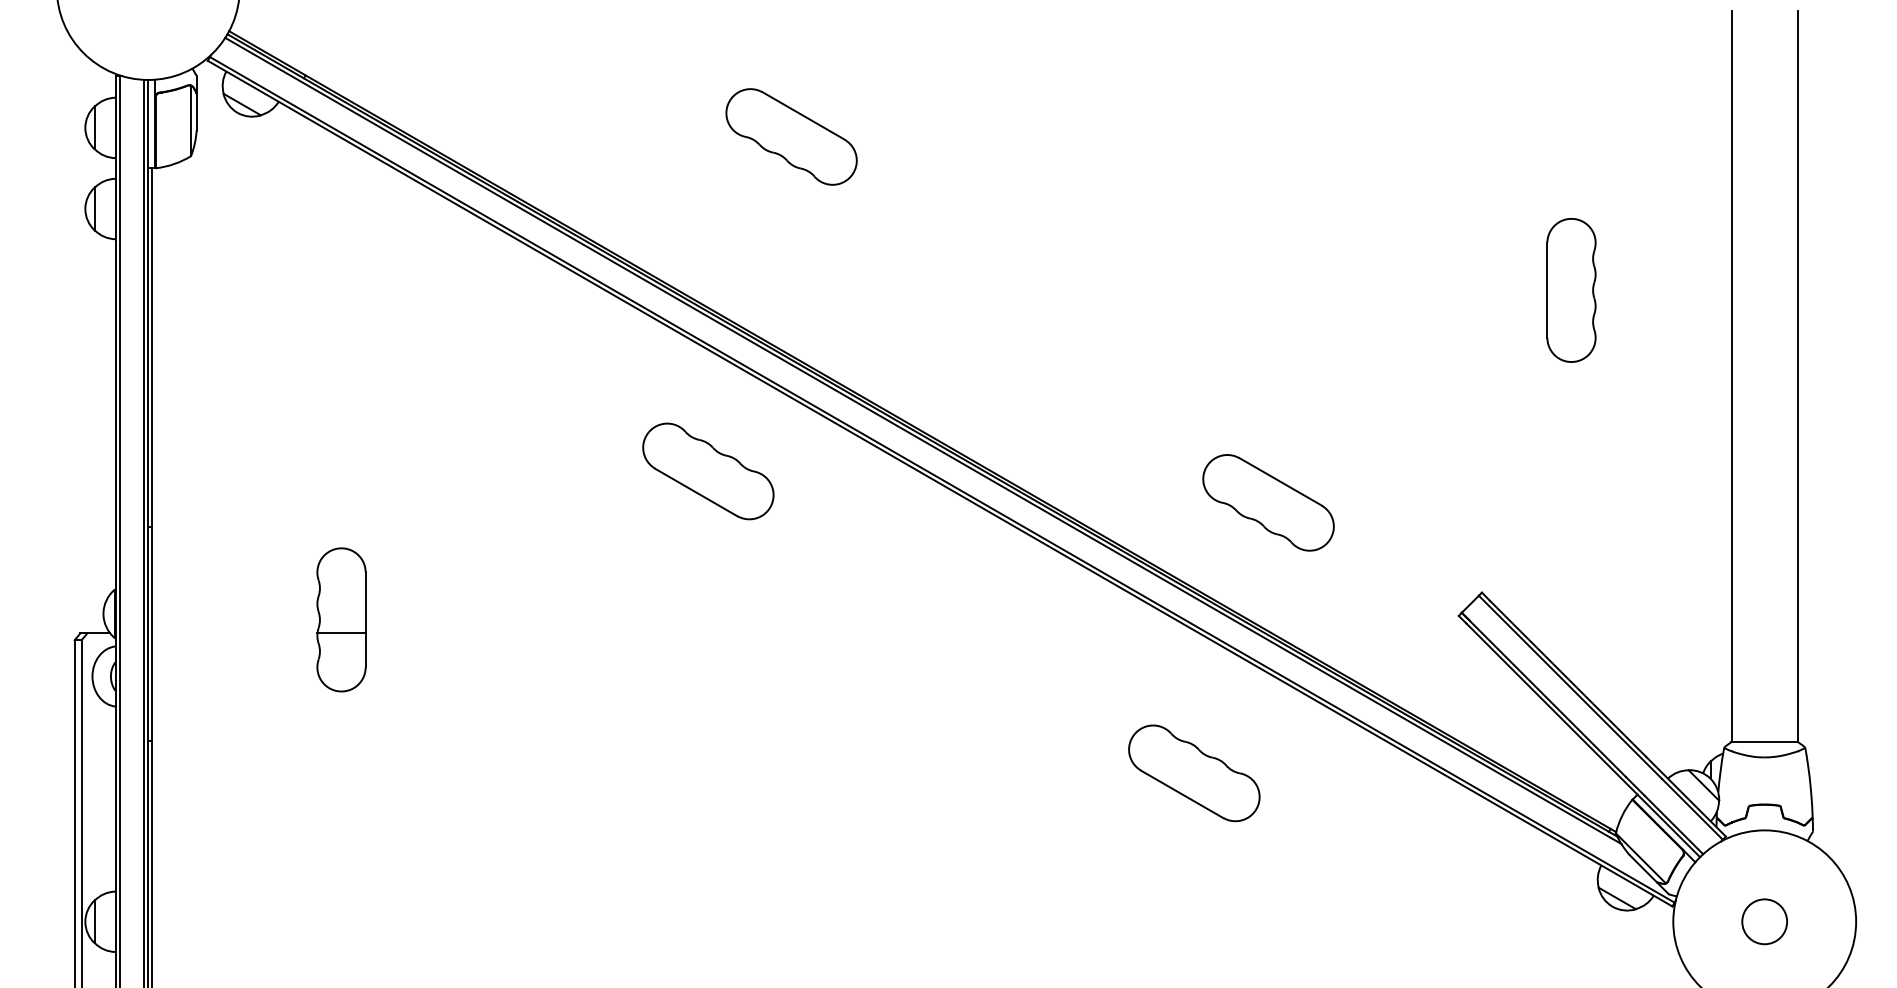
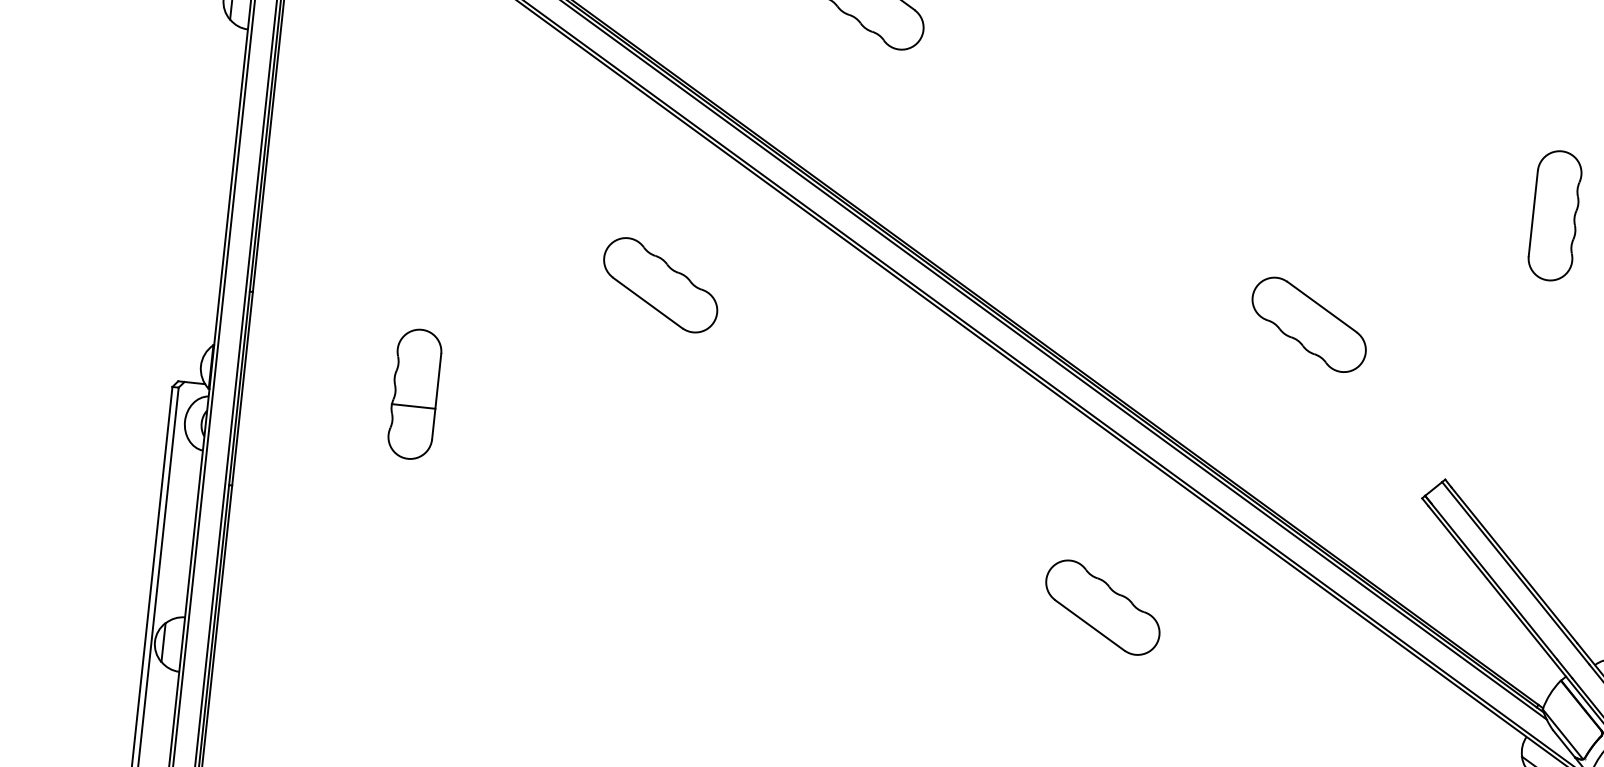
part: (708, 471) -> (660, 285), moved
part: (1268, 502) -> (1309, 324), moved
part: (1194, 773) -> (1103, 607), moved

